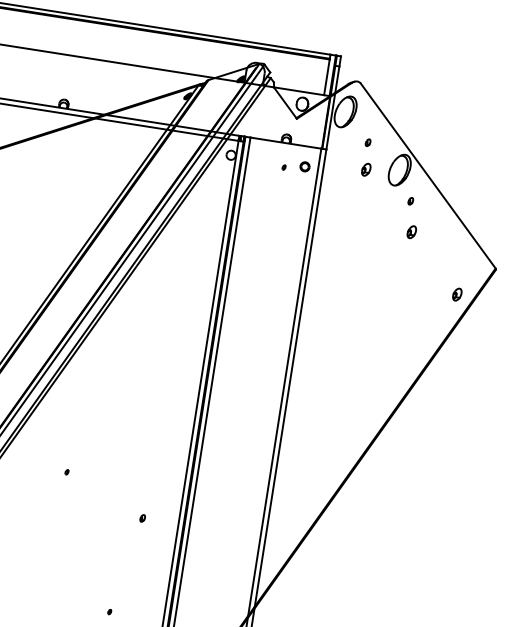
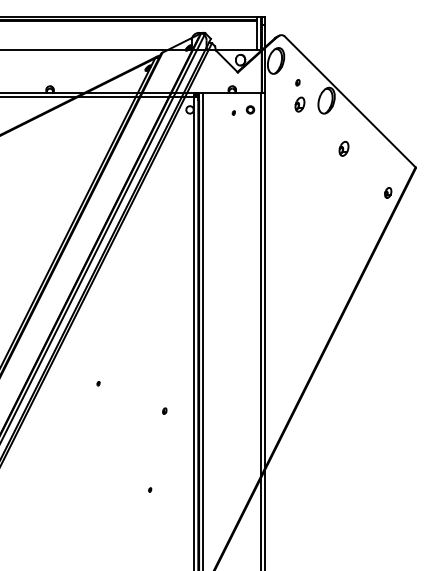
part: (365, 169) -> (299, 104), size x1.4
part: (409, 200) -> (338, 123), removed
part: (411, 231) -> (343, 148), size x1.4

